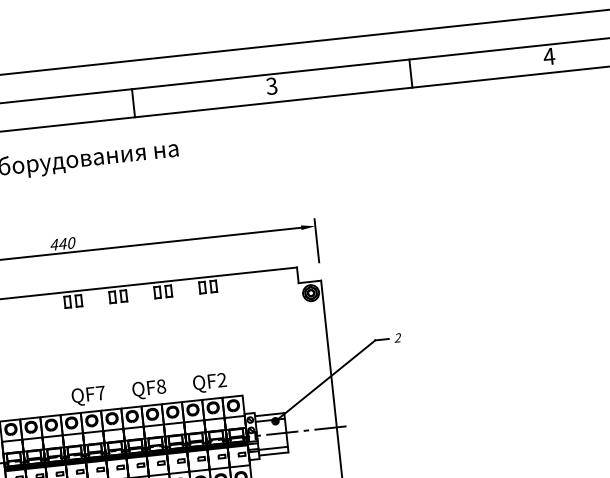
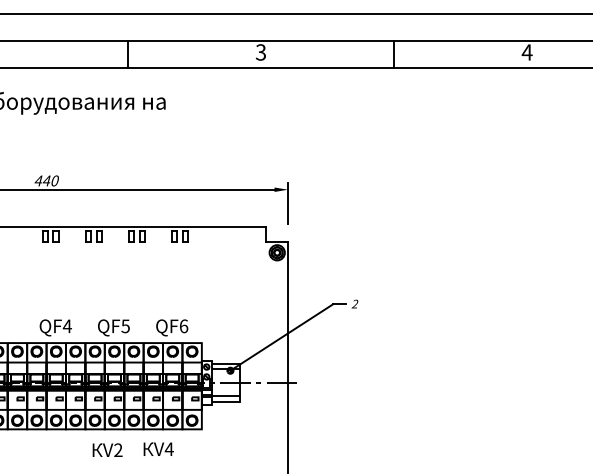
text: (221, 380) -> (183, 326), QF2 -> QF6
text: (161, 386) -> (125, 326), QF8 -> QF5
text: (99, 393) -> (66, 326), QF7 -> QF4

